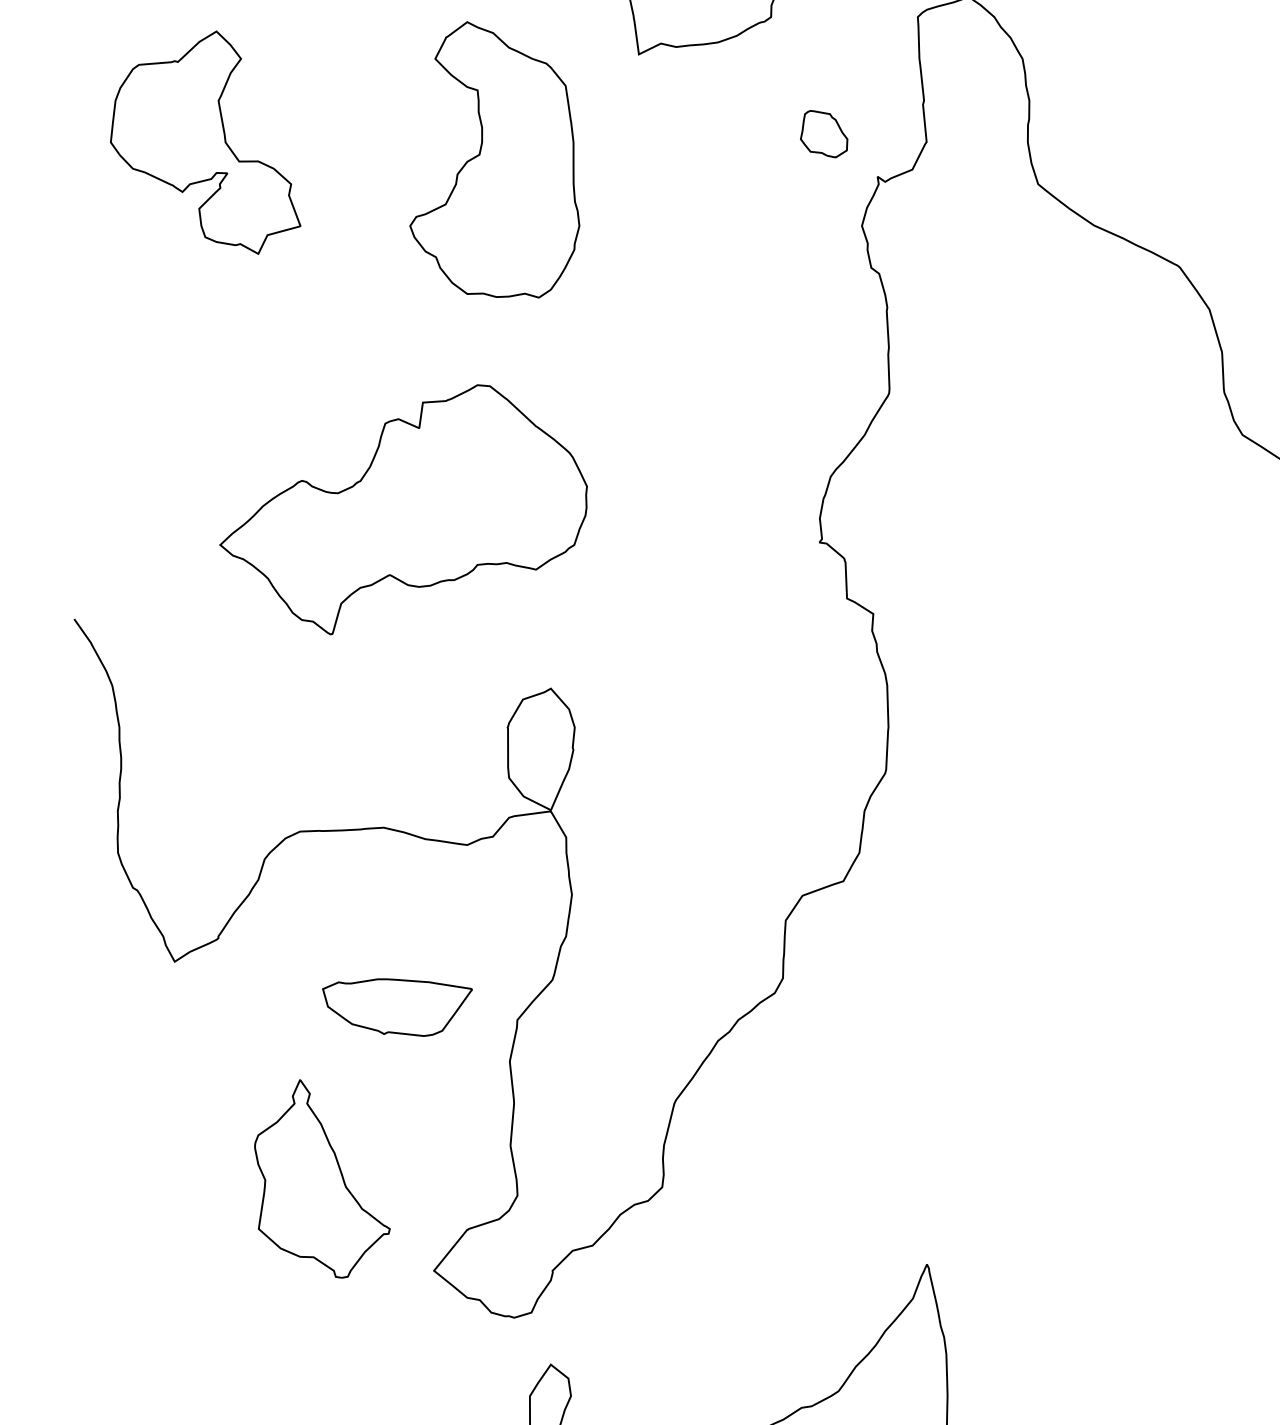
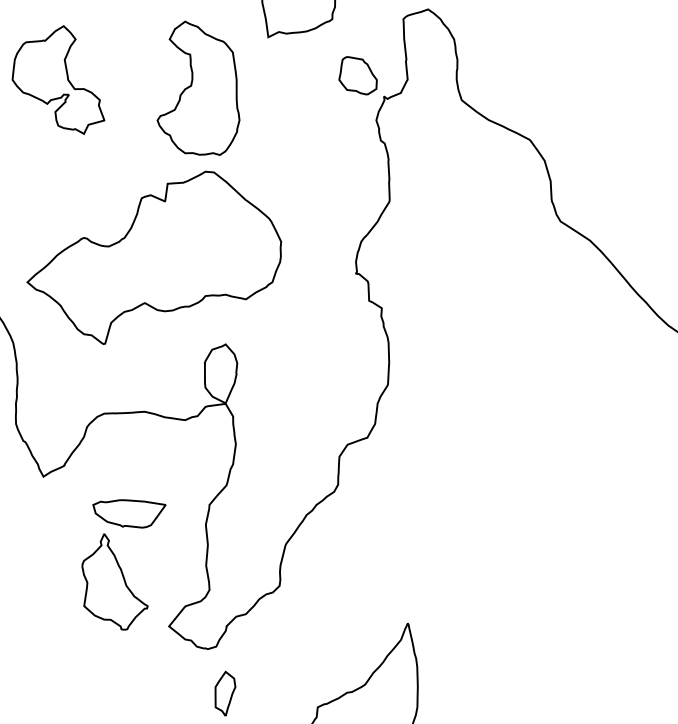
part: (823, 133) -> (357, 75), size x1.67
part: (403, 509) -> (154, 257), size x1.43
part: (397, 1006) -> (129, 513), moved

